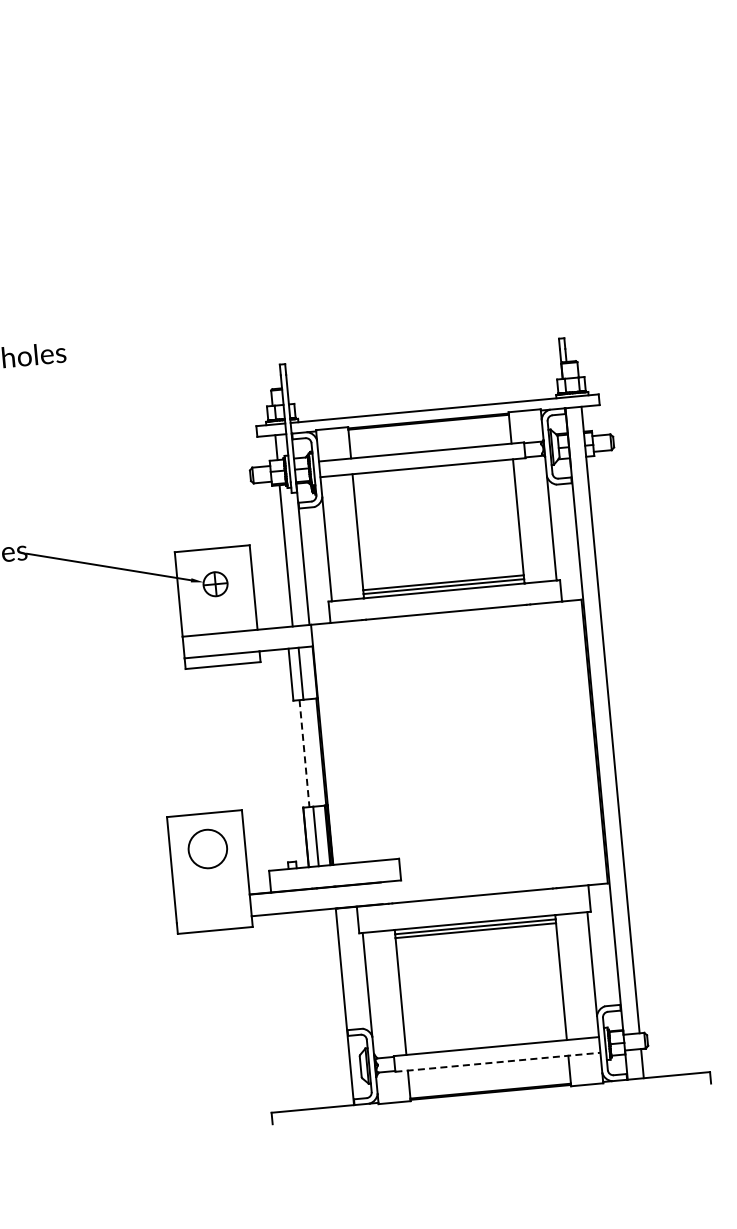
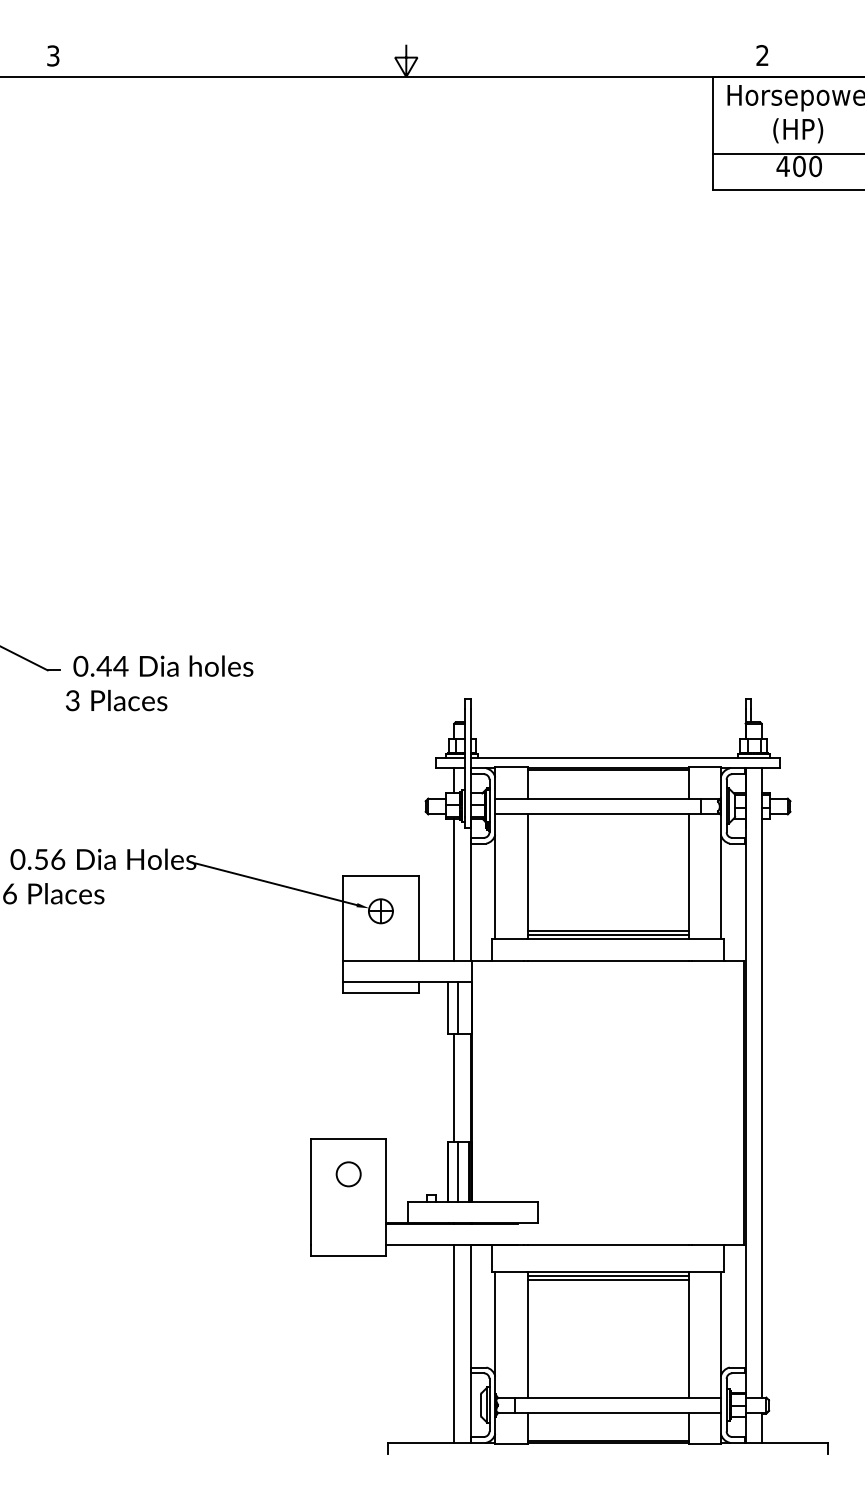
line: (304, 753) -> (453, 1088), dashed -> solid
circle: (207, 849) -> (348, 1174), size x0.62
line: (327, 1007) -> (453, 1343), added
line: (497, 1062) -> (617, 1413), dashed -> solid

